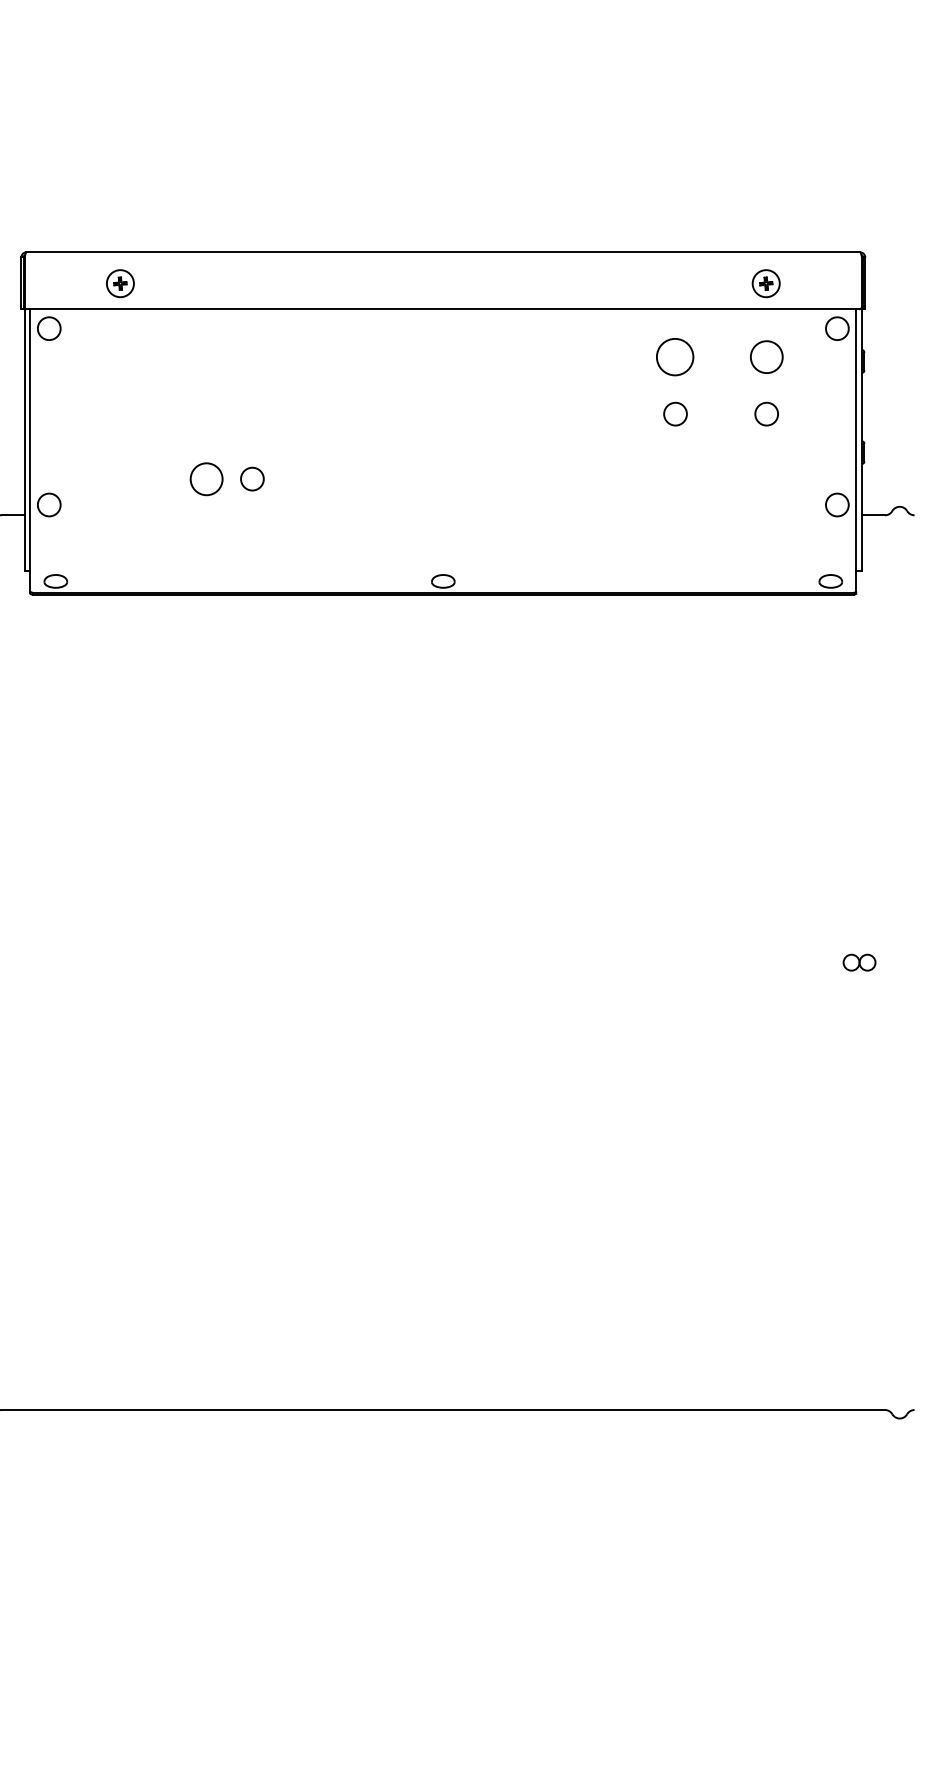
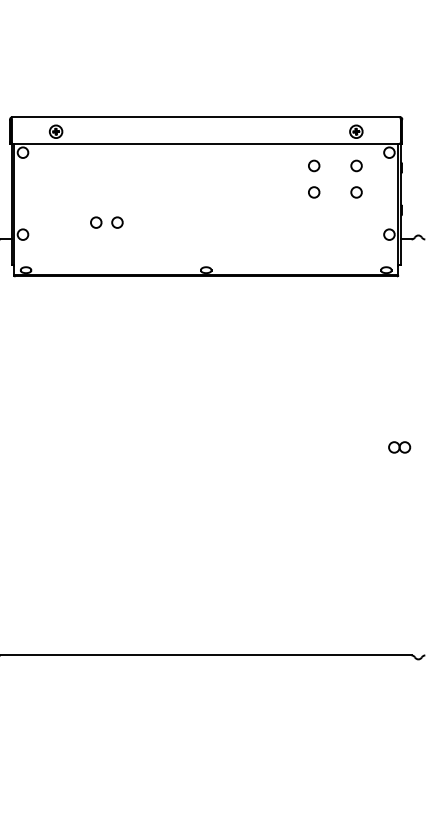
circle: (676, 356) -> (314, 165), size x0.62
circle: (766, 356) -> (356, 165), size x0.71
circle: (207, 478) -> (96, 222), size x0.71
part: (859, 962) -> (399, 447), size x1.43

